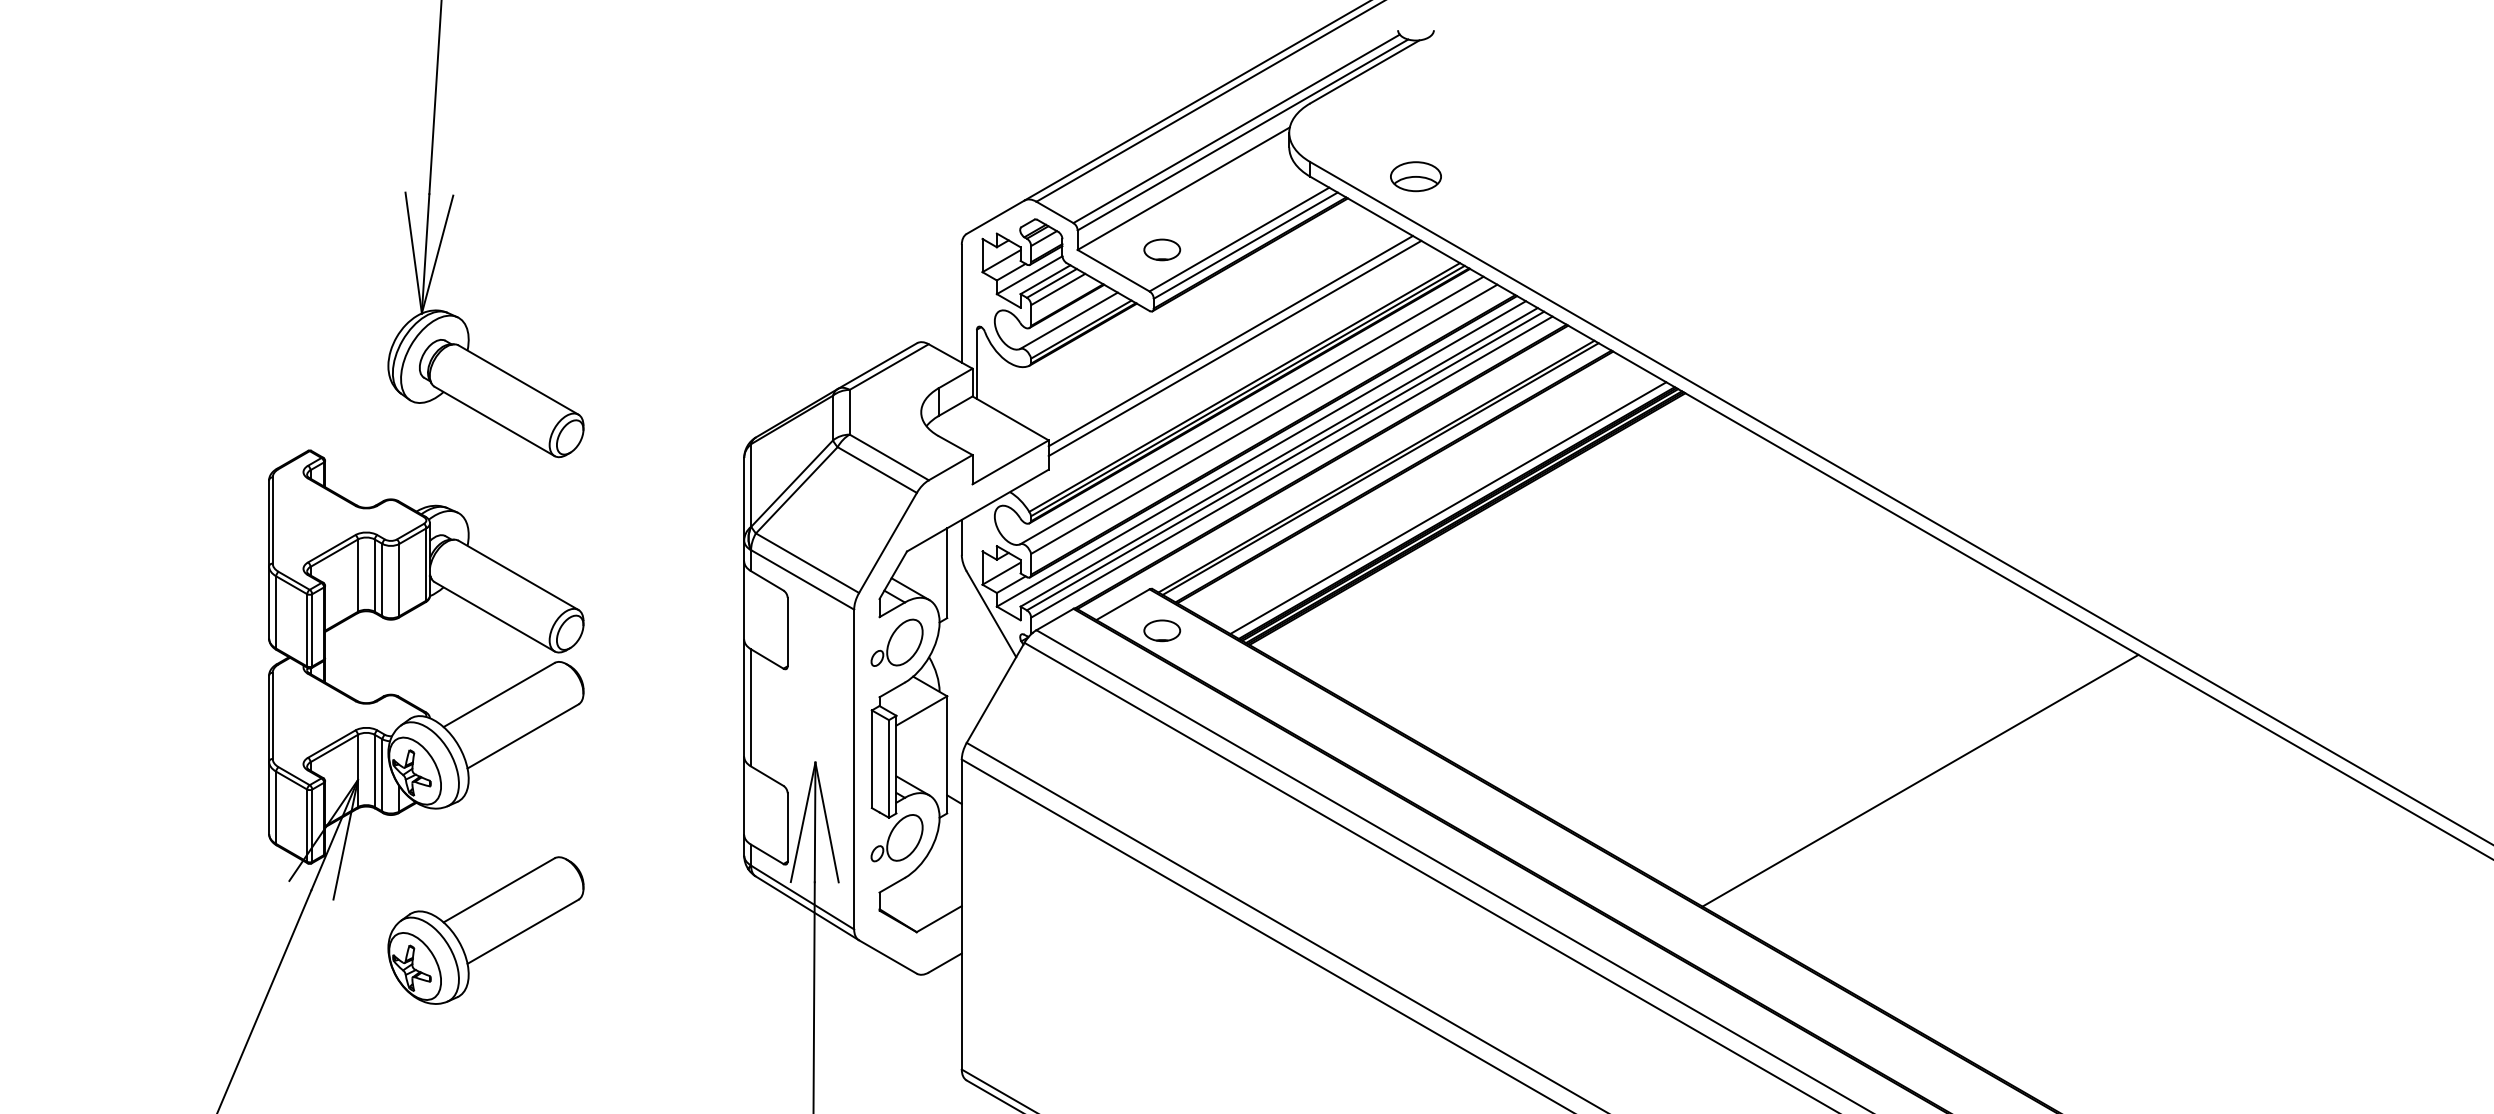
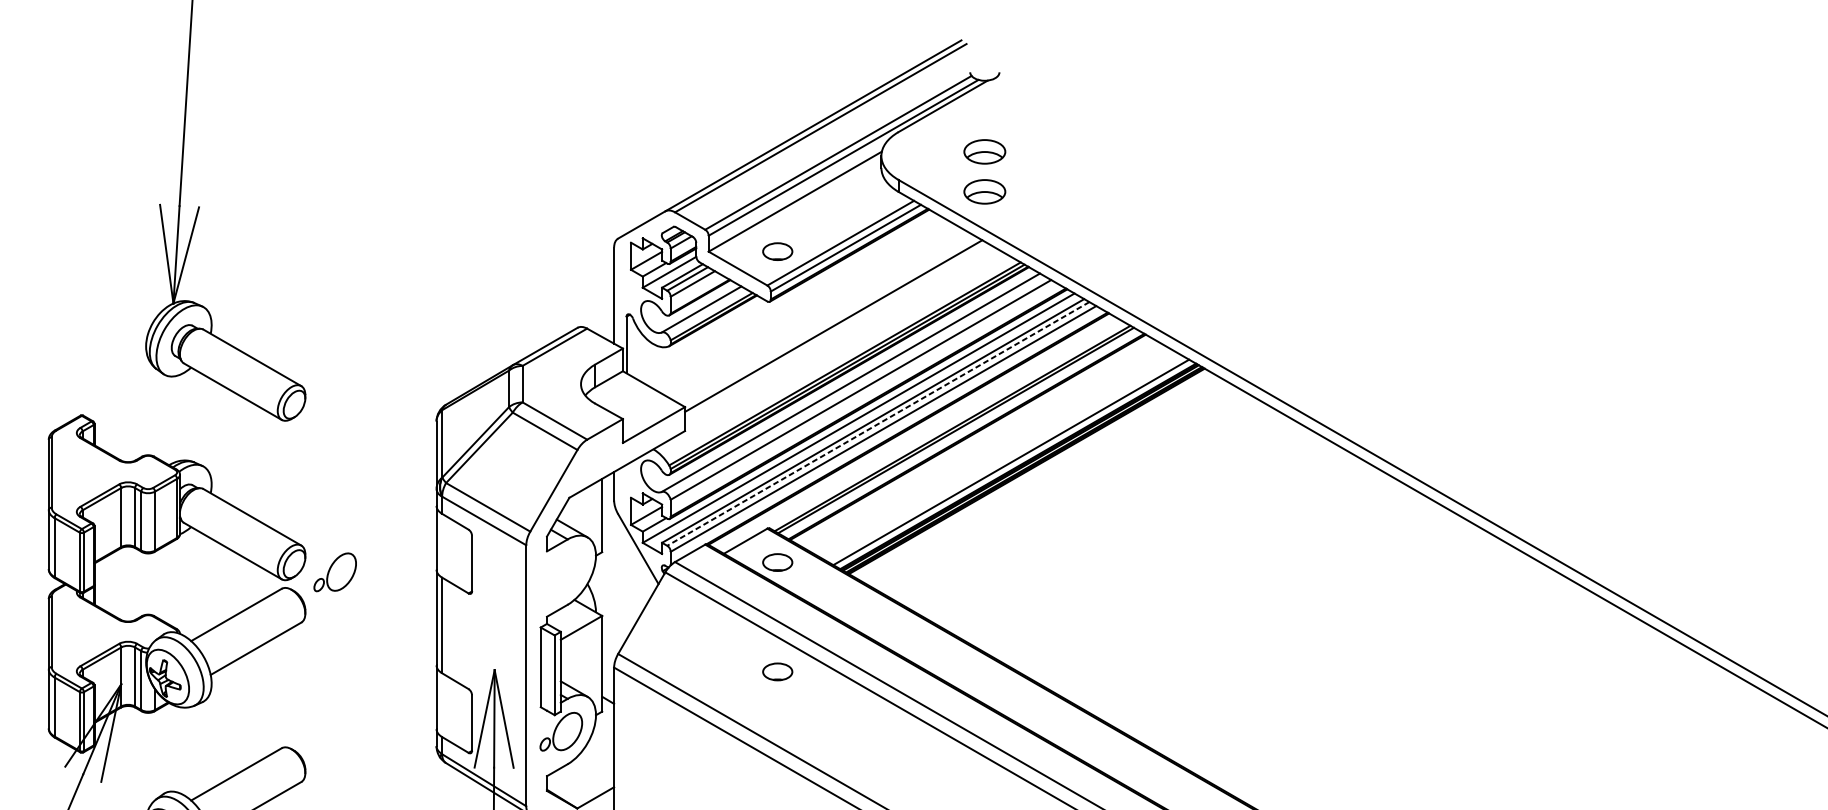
part: (1415, 127) -> (984, 151), added
line: (1234, 348) -> (836, 332), removed
line: (1285, 461) -> (878, 424), solid -> dashed
part: (896, 642) -> (334, 572), moved
part: (1162, 764) -> (777, 671), added
line: (1920, 780) -> (1396, 684), removed

